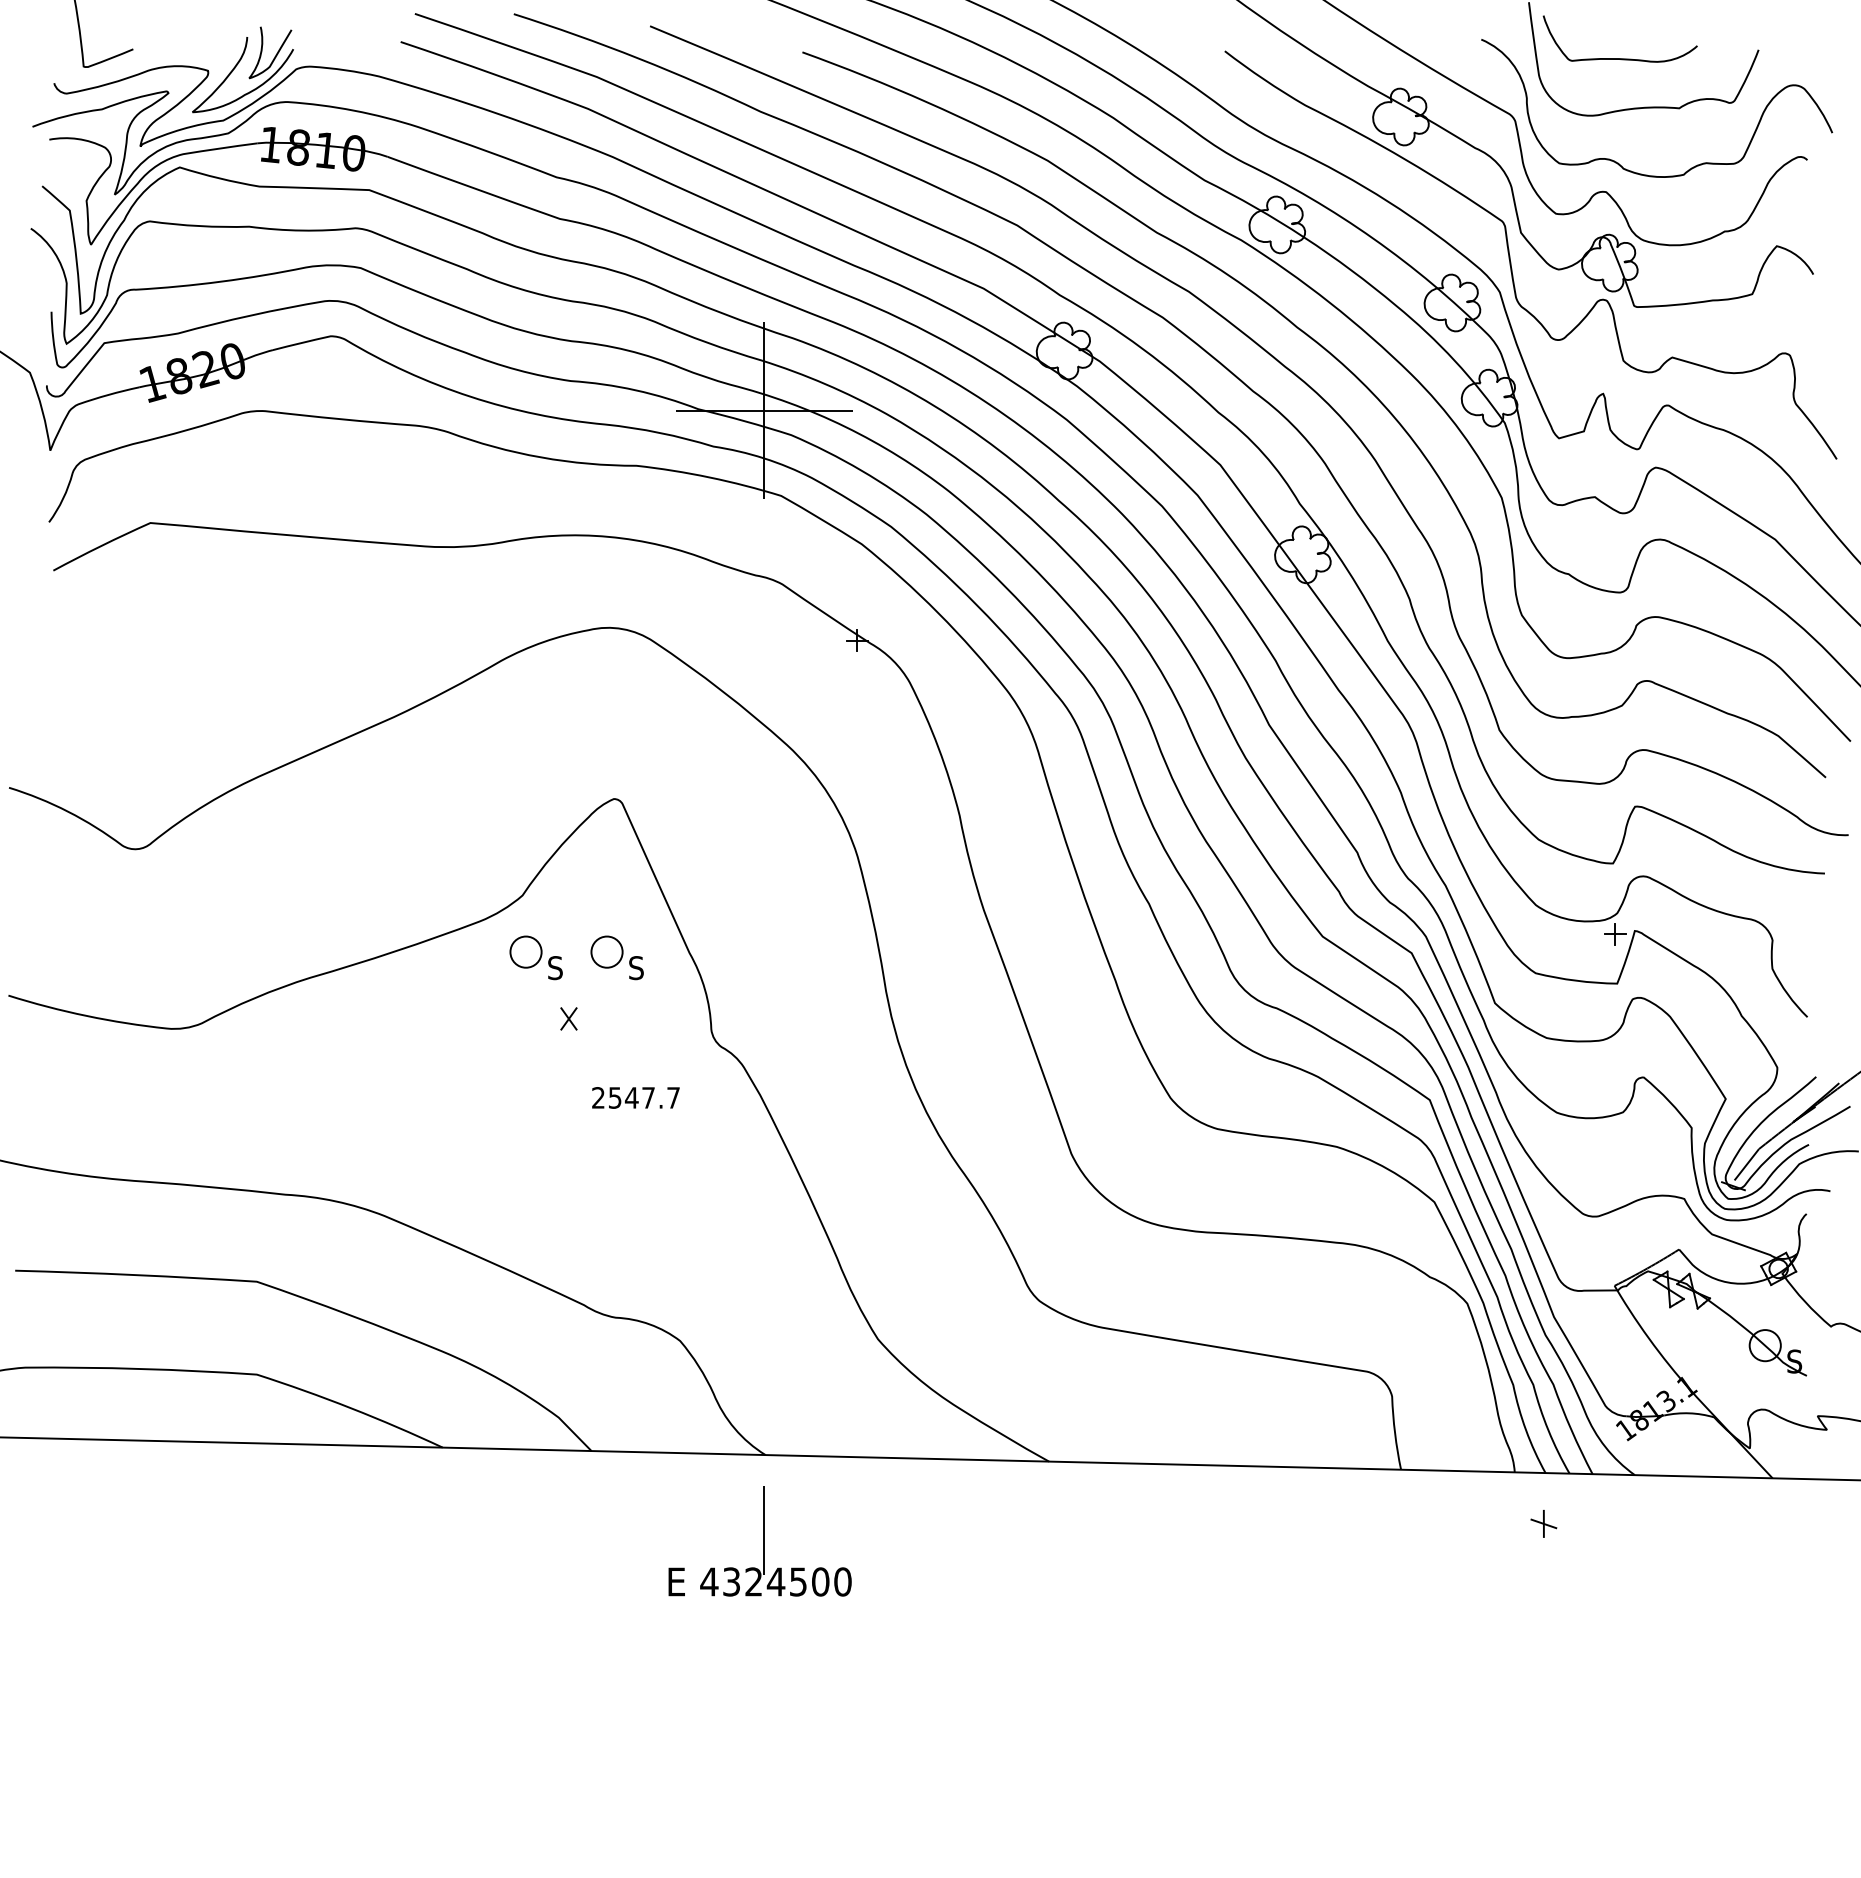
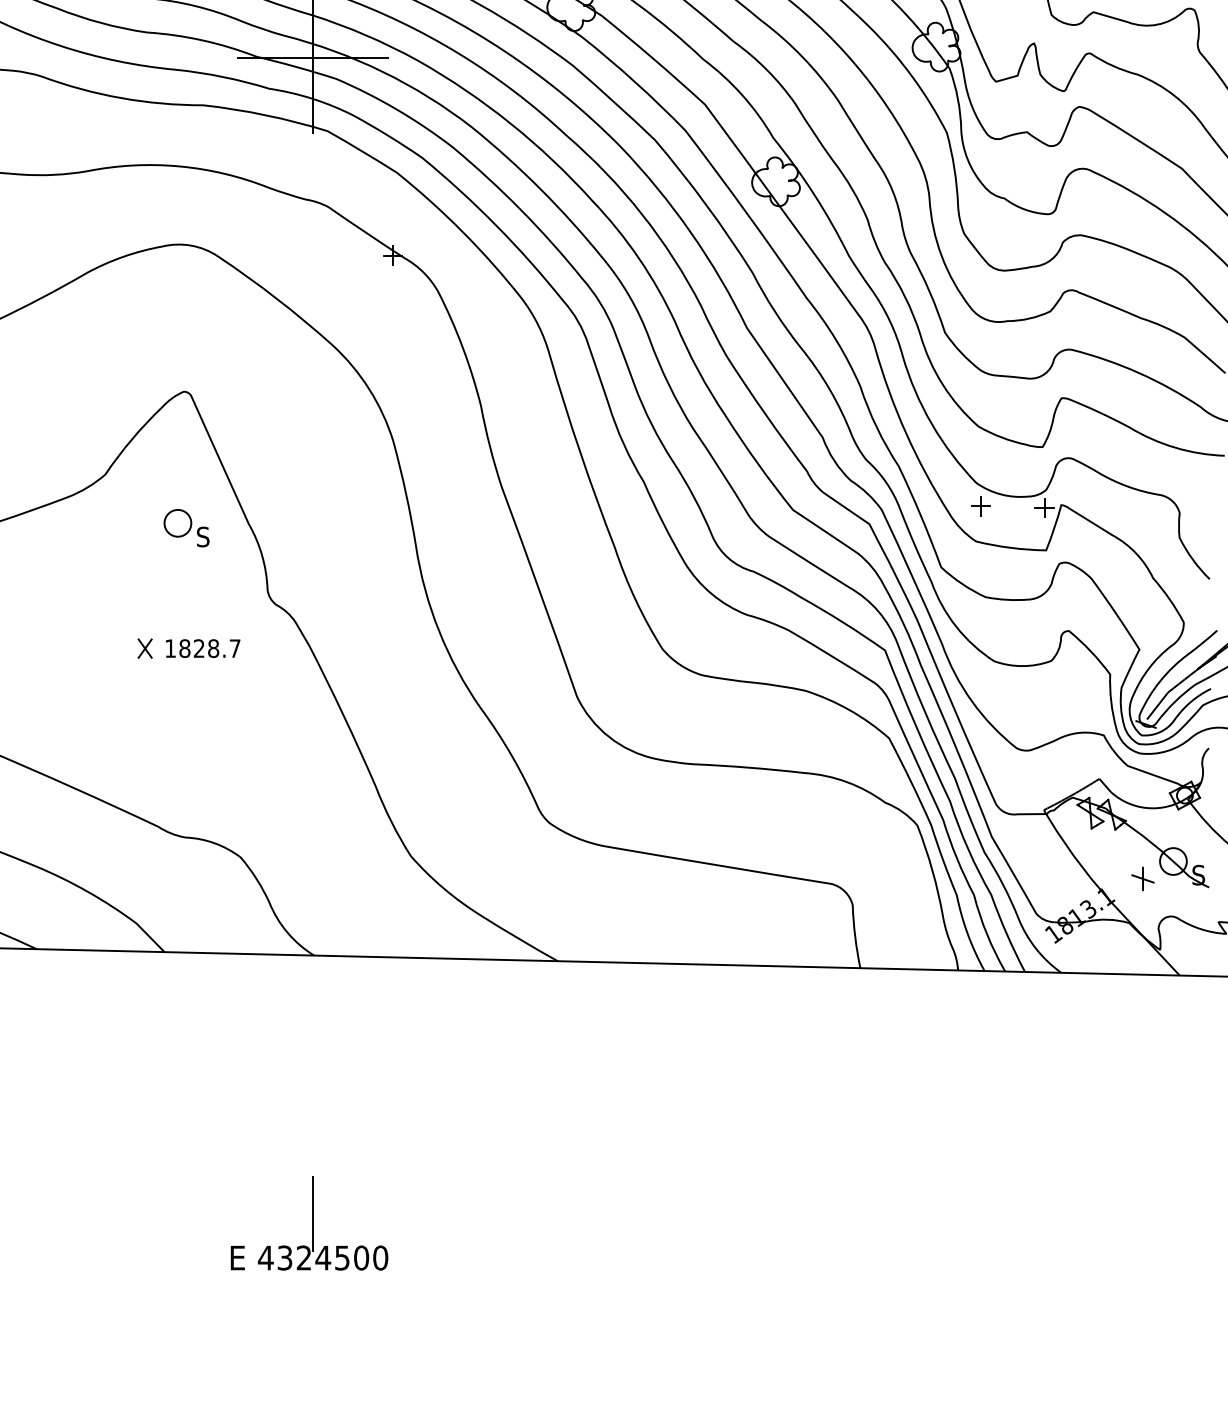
part: (1541, 932) -> (981, 506), added
part: (535, 957) -> (116, 527), removed
part: (568, 1018) -> (144, 648), moved
text: (623, 1097) -> (192, 648), 2547.7 -> 1828.7
part: (1543, 1523) -> (1142, 878), moved
part: (759, 1541) -> (308, 1223), moved

